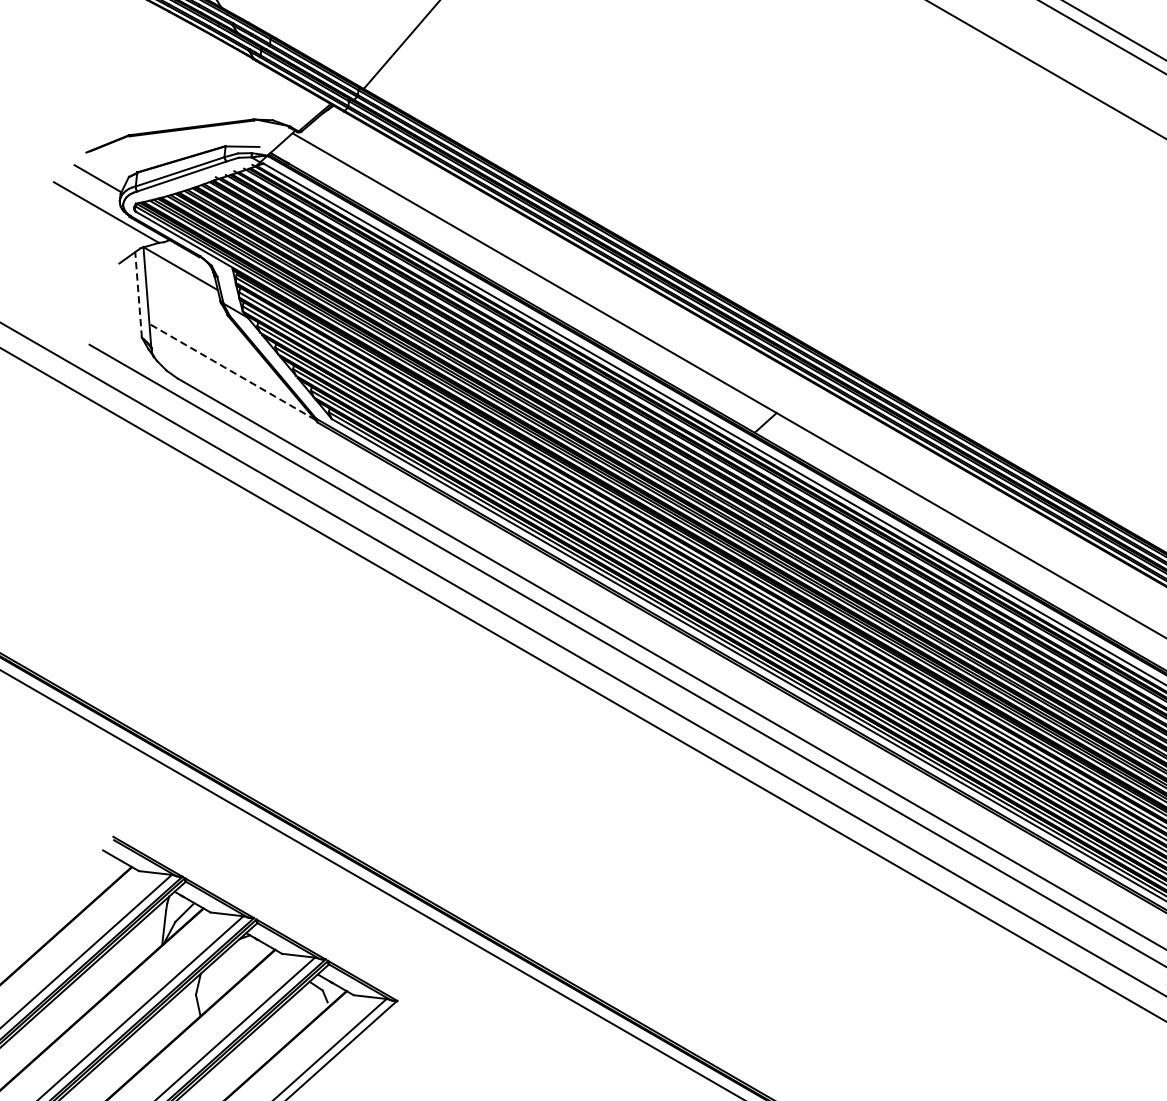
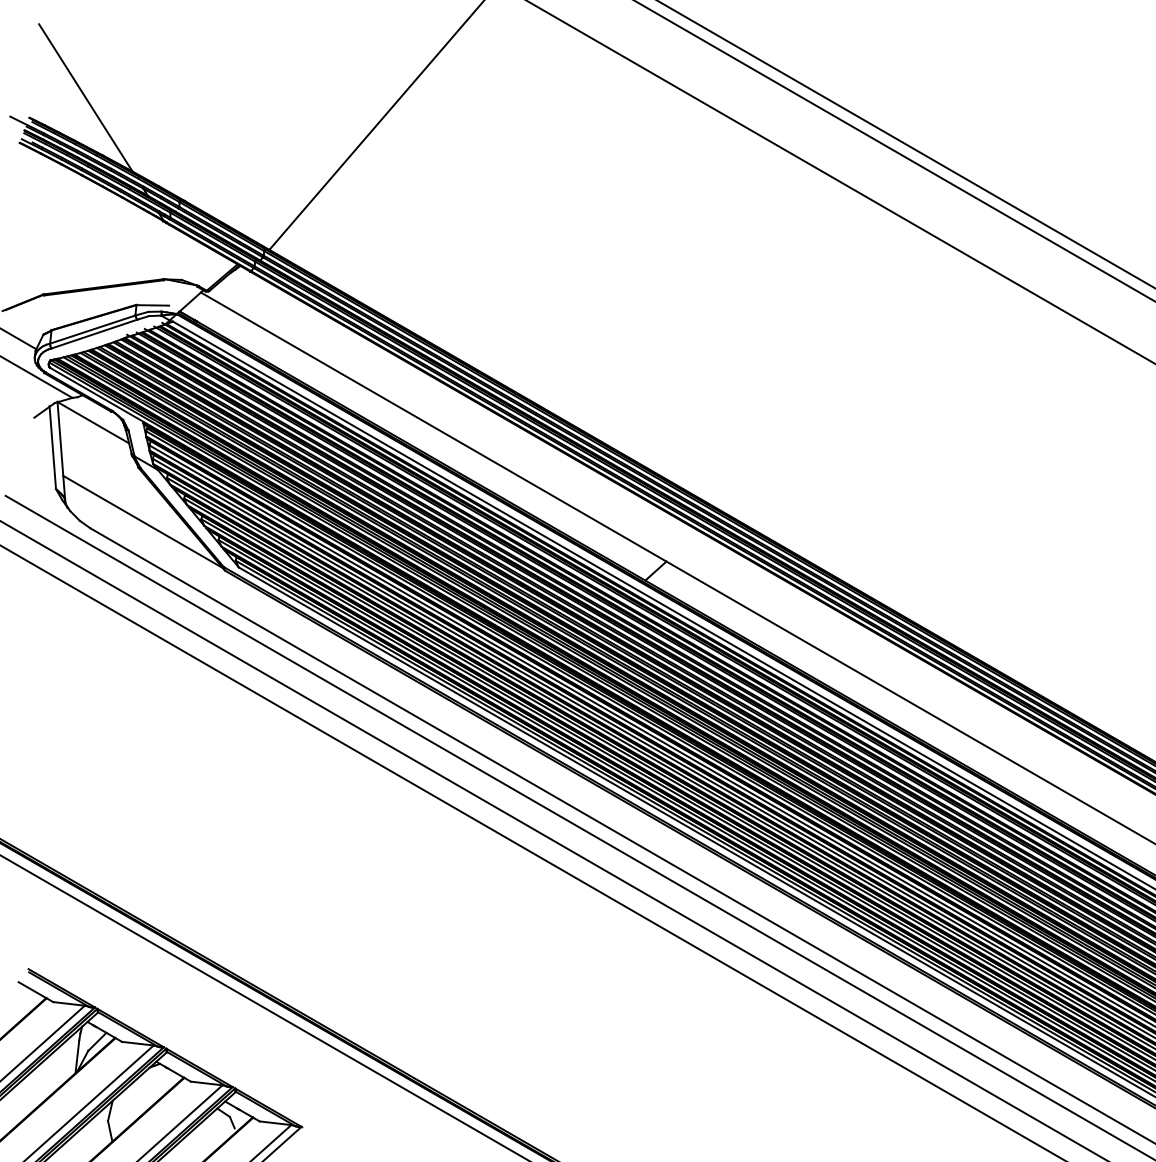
line: (138, 294) -> (52, 447), dashed -> solid
line: (231, 371) -> (142, 521), dashed -> solid

